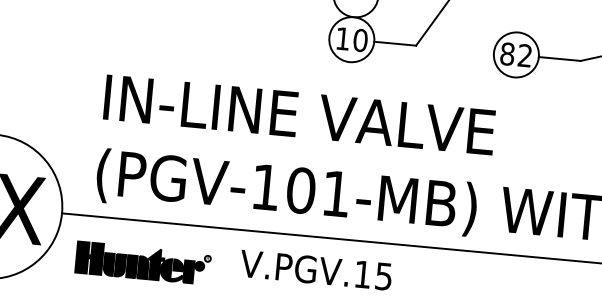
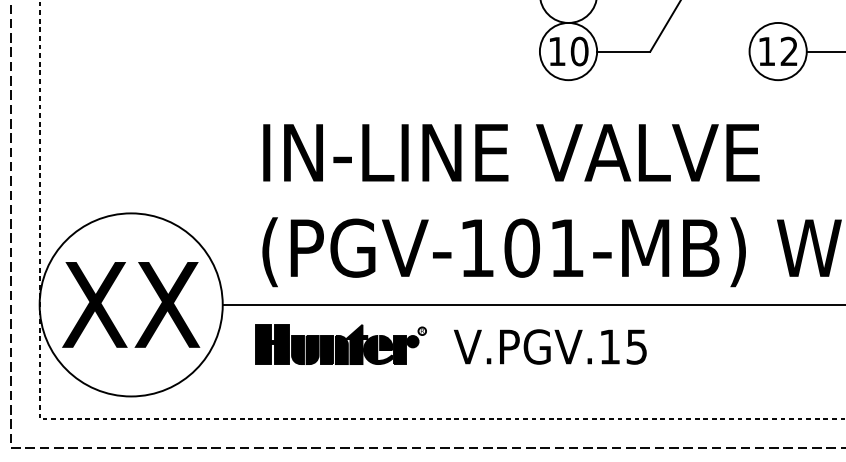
text: (507, 54) -> (766, 51), 82 -> 12
part: (142, 263) -> (340, 344), moved

